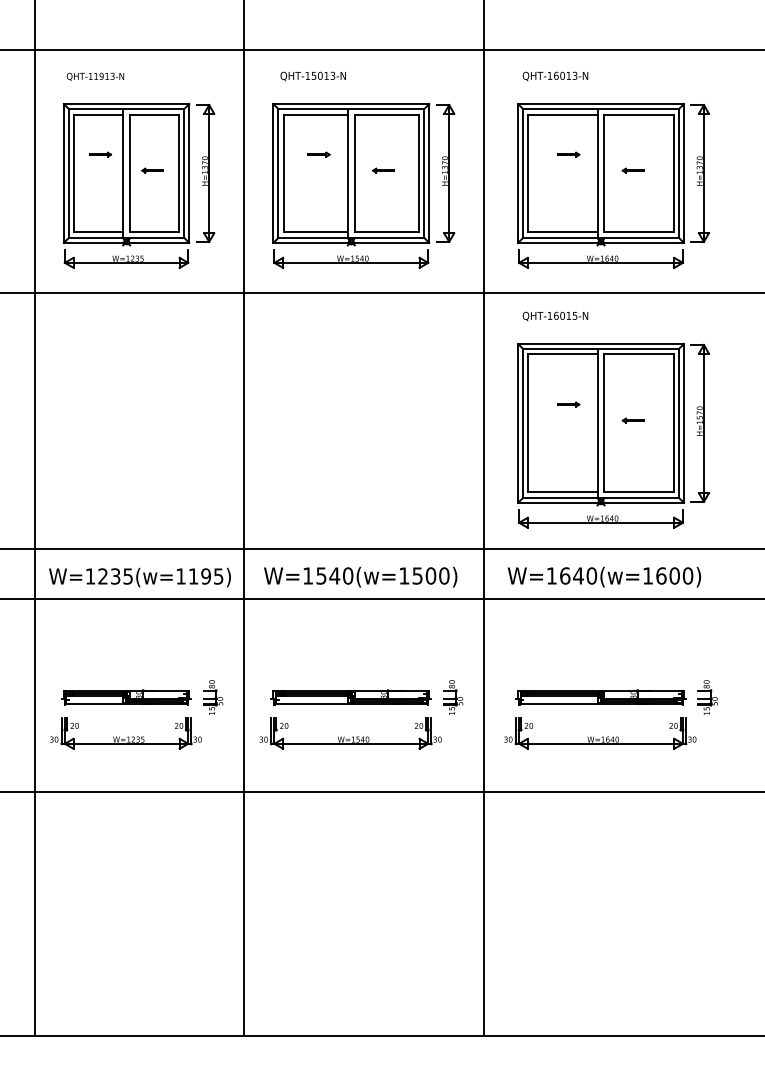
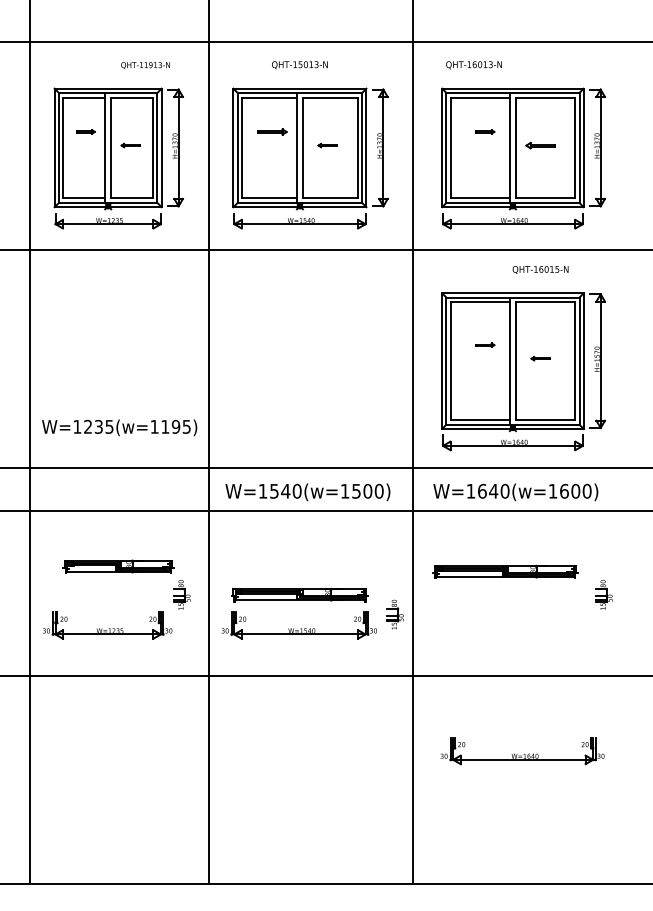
text: (95, 76) -> (145, 65), moved
text: (312, 76) -> (299, 65), moved
part: (318, 154) -> (271, 131), size x1.6
part: (632, 170) -> (539, 145), size x1.6
text: (555, 316) -> (540, 269), moved
text: (139, 577) -> (119, 427), moved
part: (126, 697) -> (118, 566), moved
part: (453, 697) -> (395, 614), moved
part: (600, 697) -> (504, 571), moved
part: (600, 733) -> (522, 751), moved

